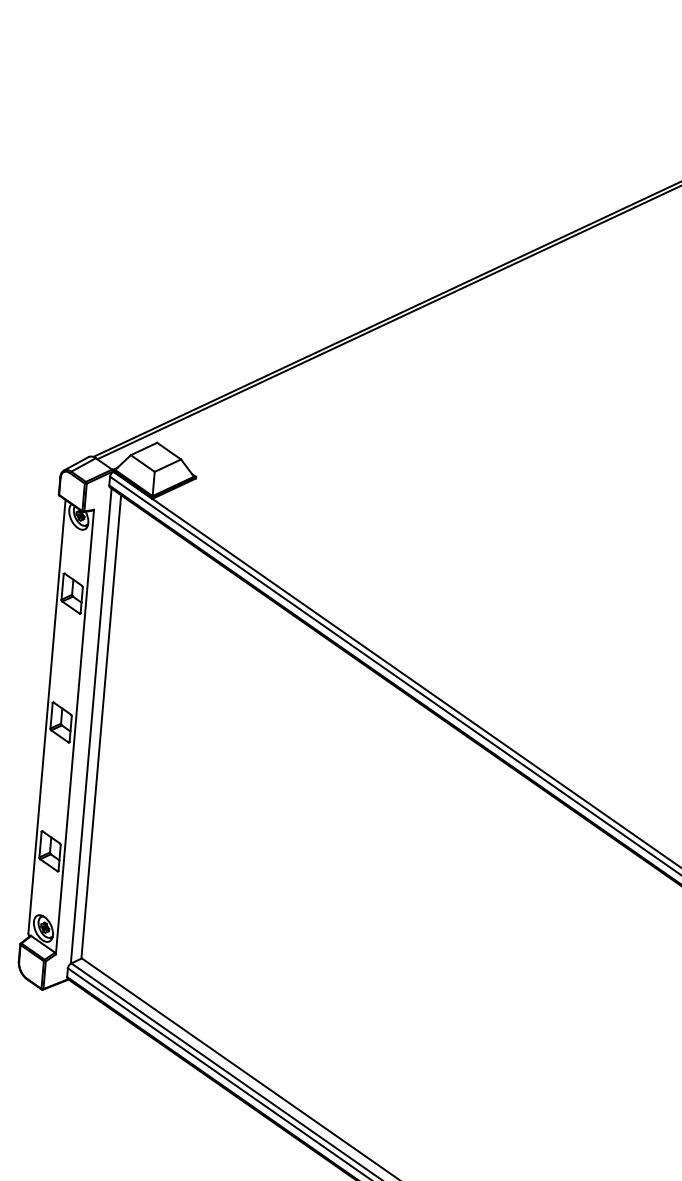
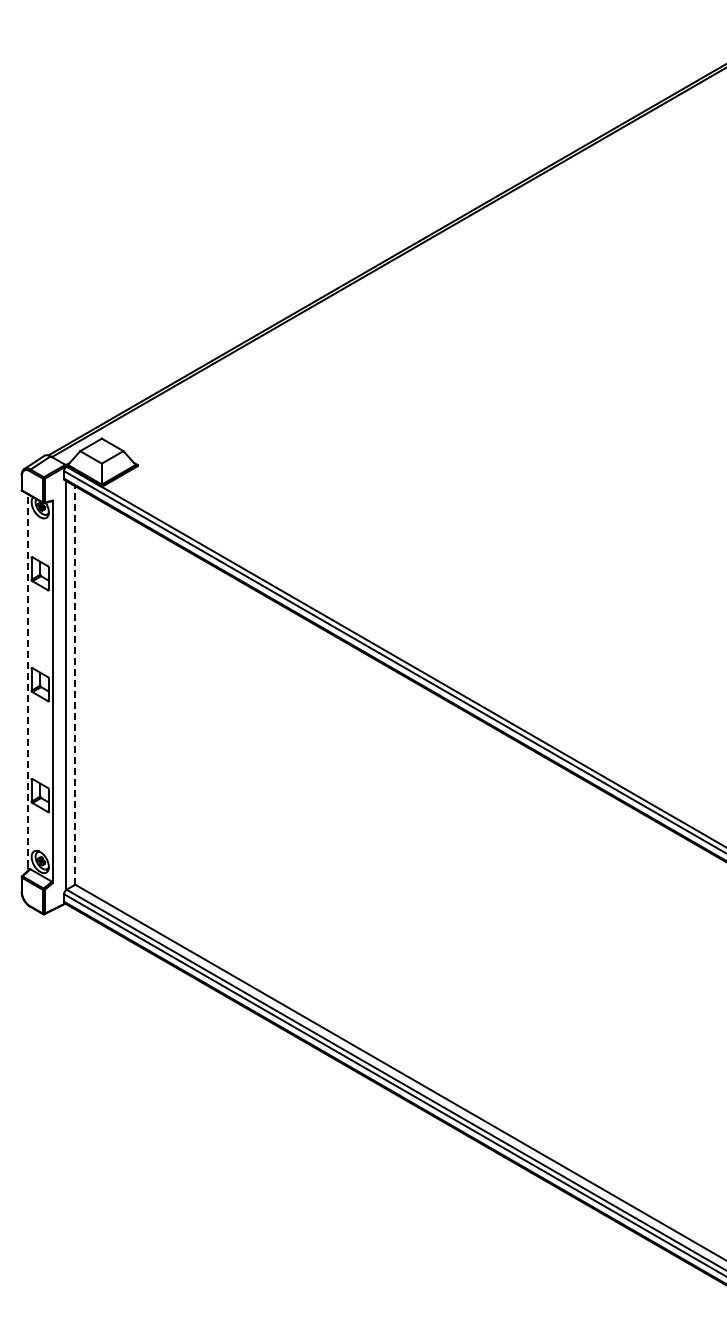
line: (46, 716) -> (27, 680), solid -> dashed
line: (100, 726) -> (74, 685), solid -> dashed

